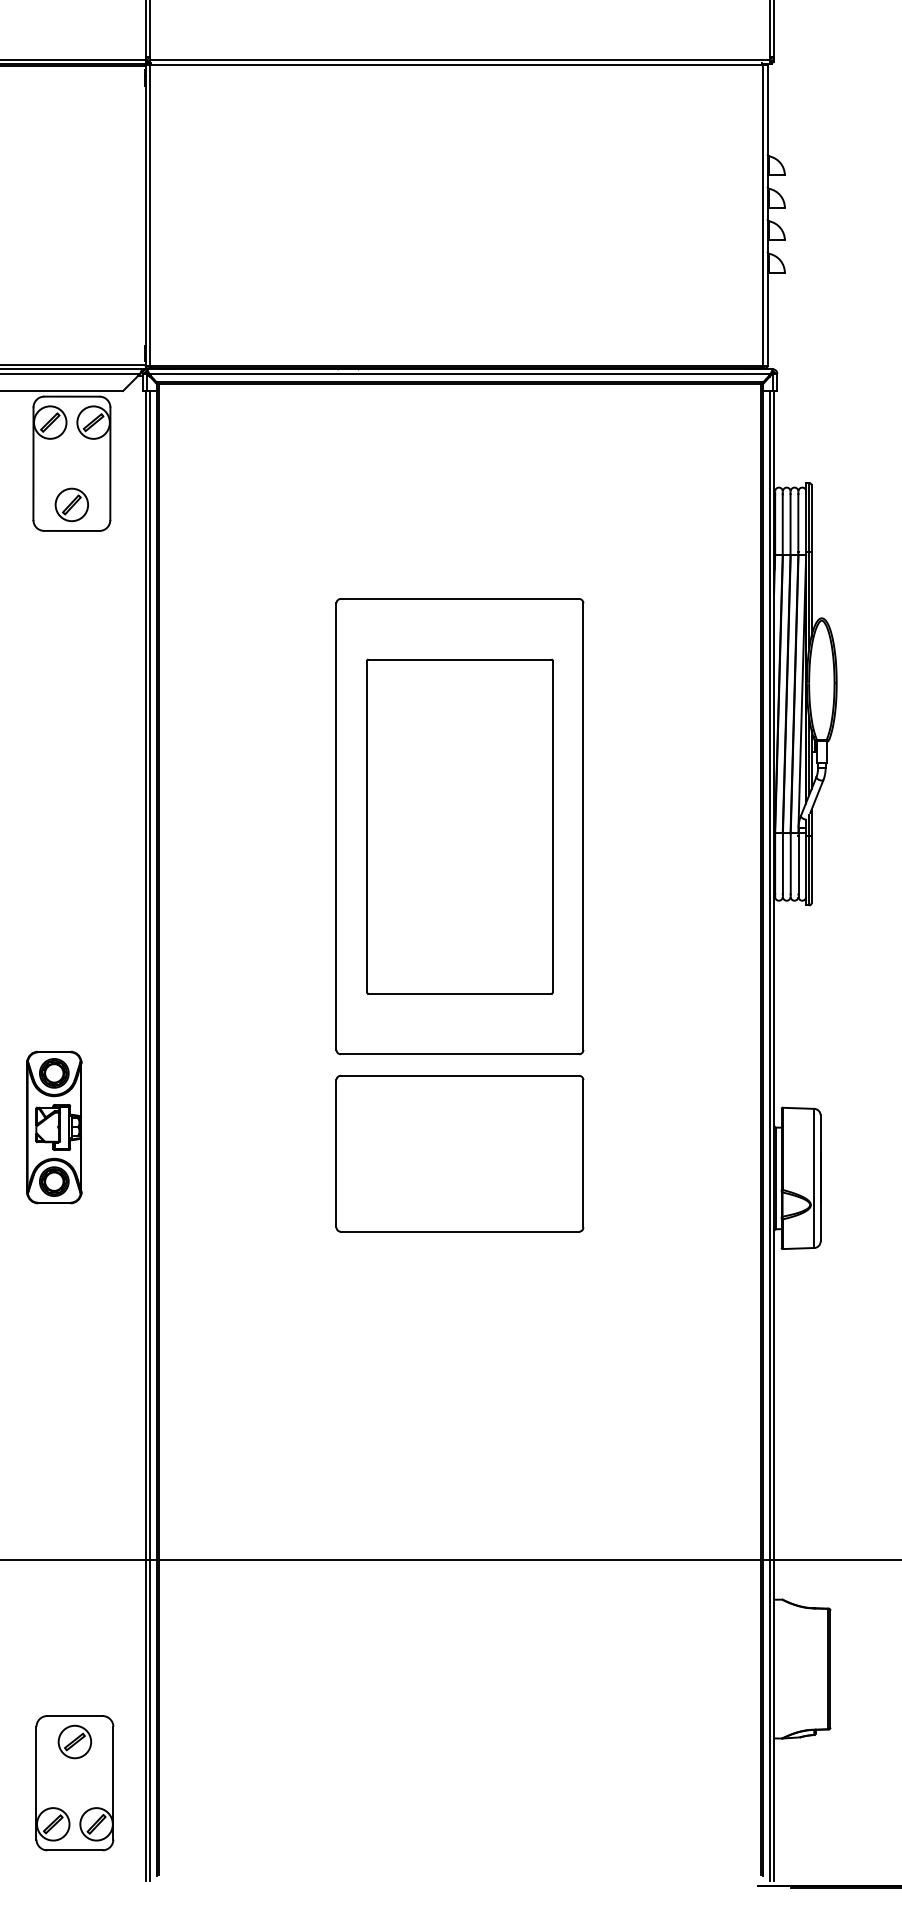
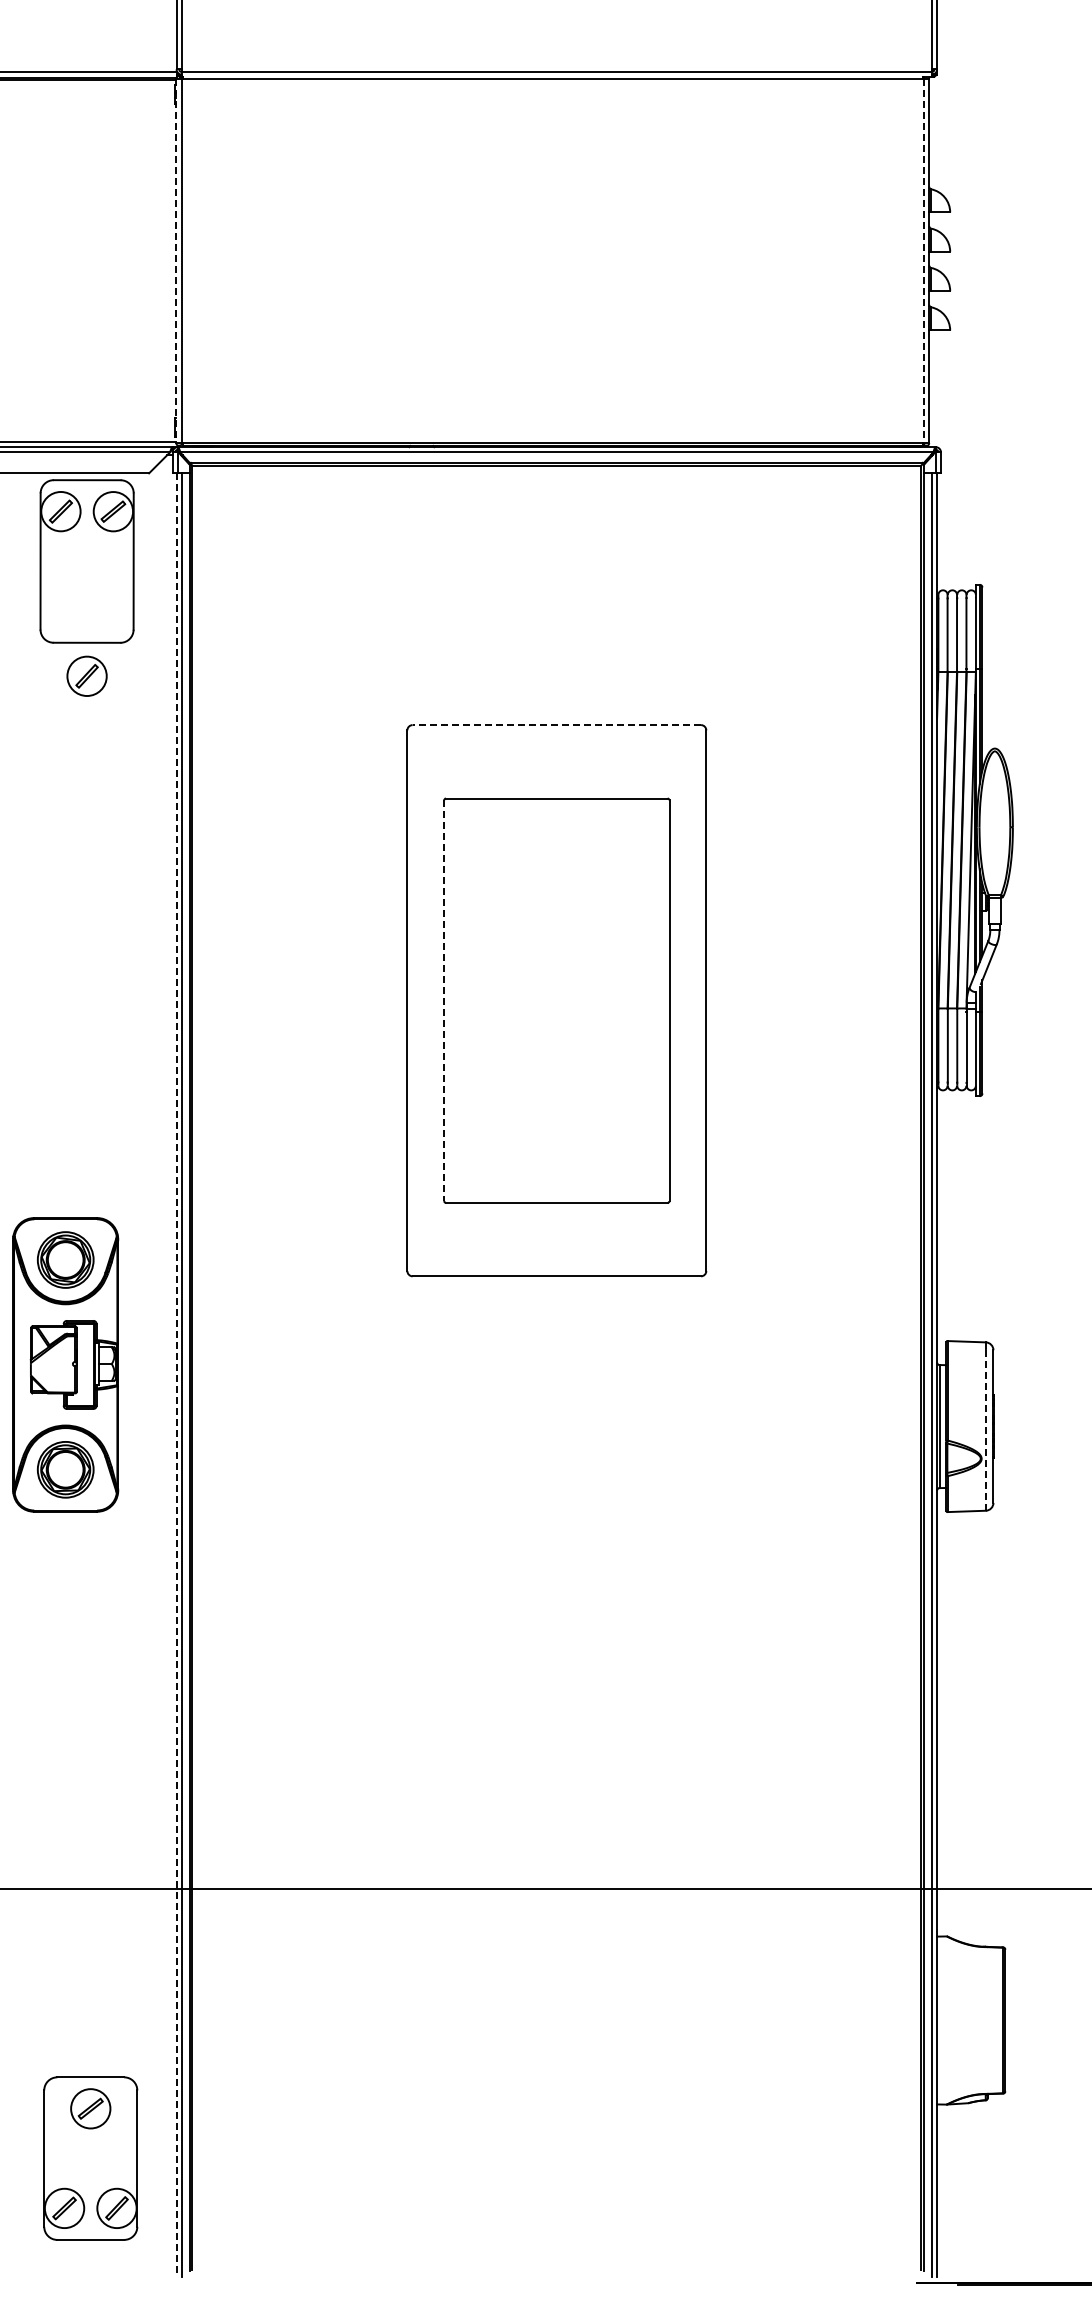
line: (145, 215) -> (176, 261), solid -> dashed
line: (762, 215) -> (923, 261), solid -> dashed
part: (71, 504) -> (86, 675), moved
line: (459, 599) -> (556, 725), solid -> dashed
line: (367, 827) -> (444, 1001), solid -> dashed
part: (54, 1127) -> (65, 1364), size x1.6
line: (145, 1136) -> (176, 1375), solid -> dashed
part: (459, 1153) -> (556, 1396), removed
line: (814, 1180) -> (985, 1429), solid -> dashed

